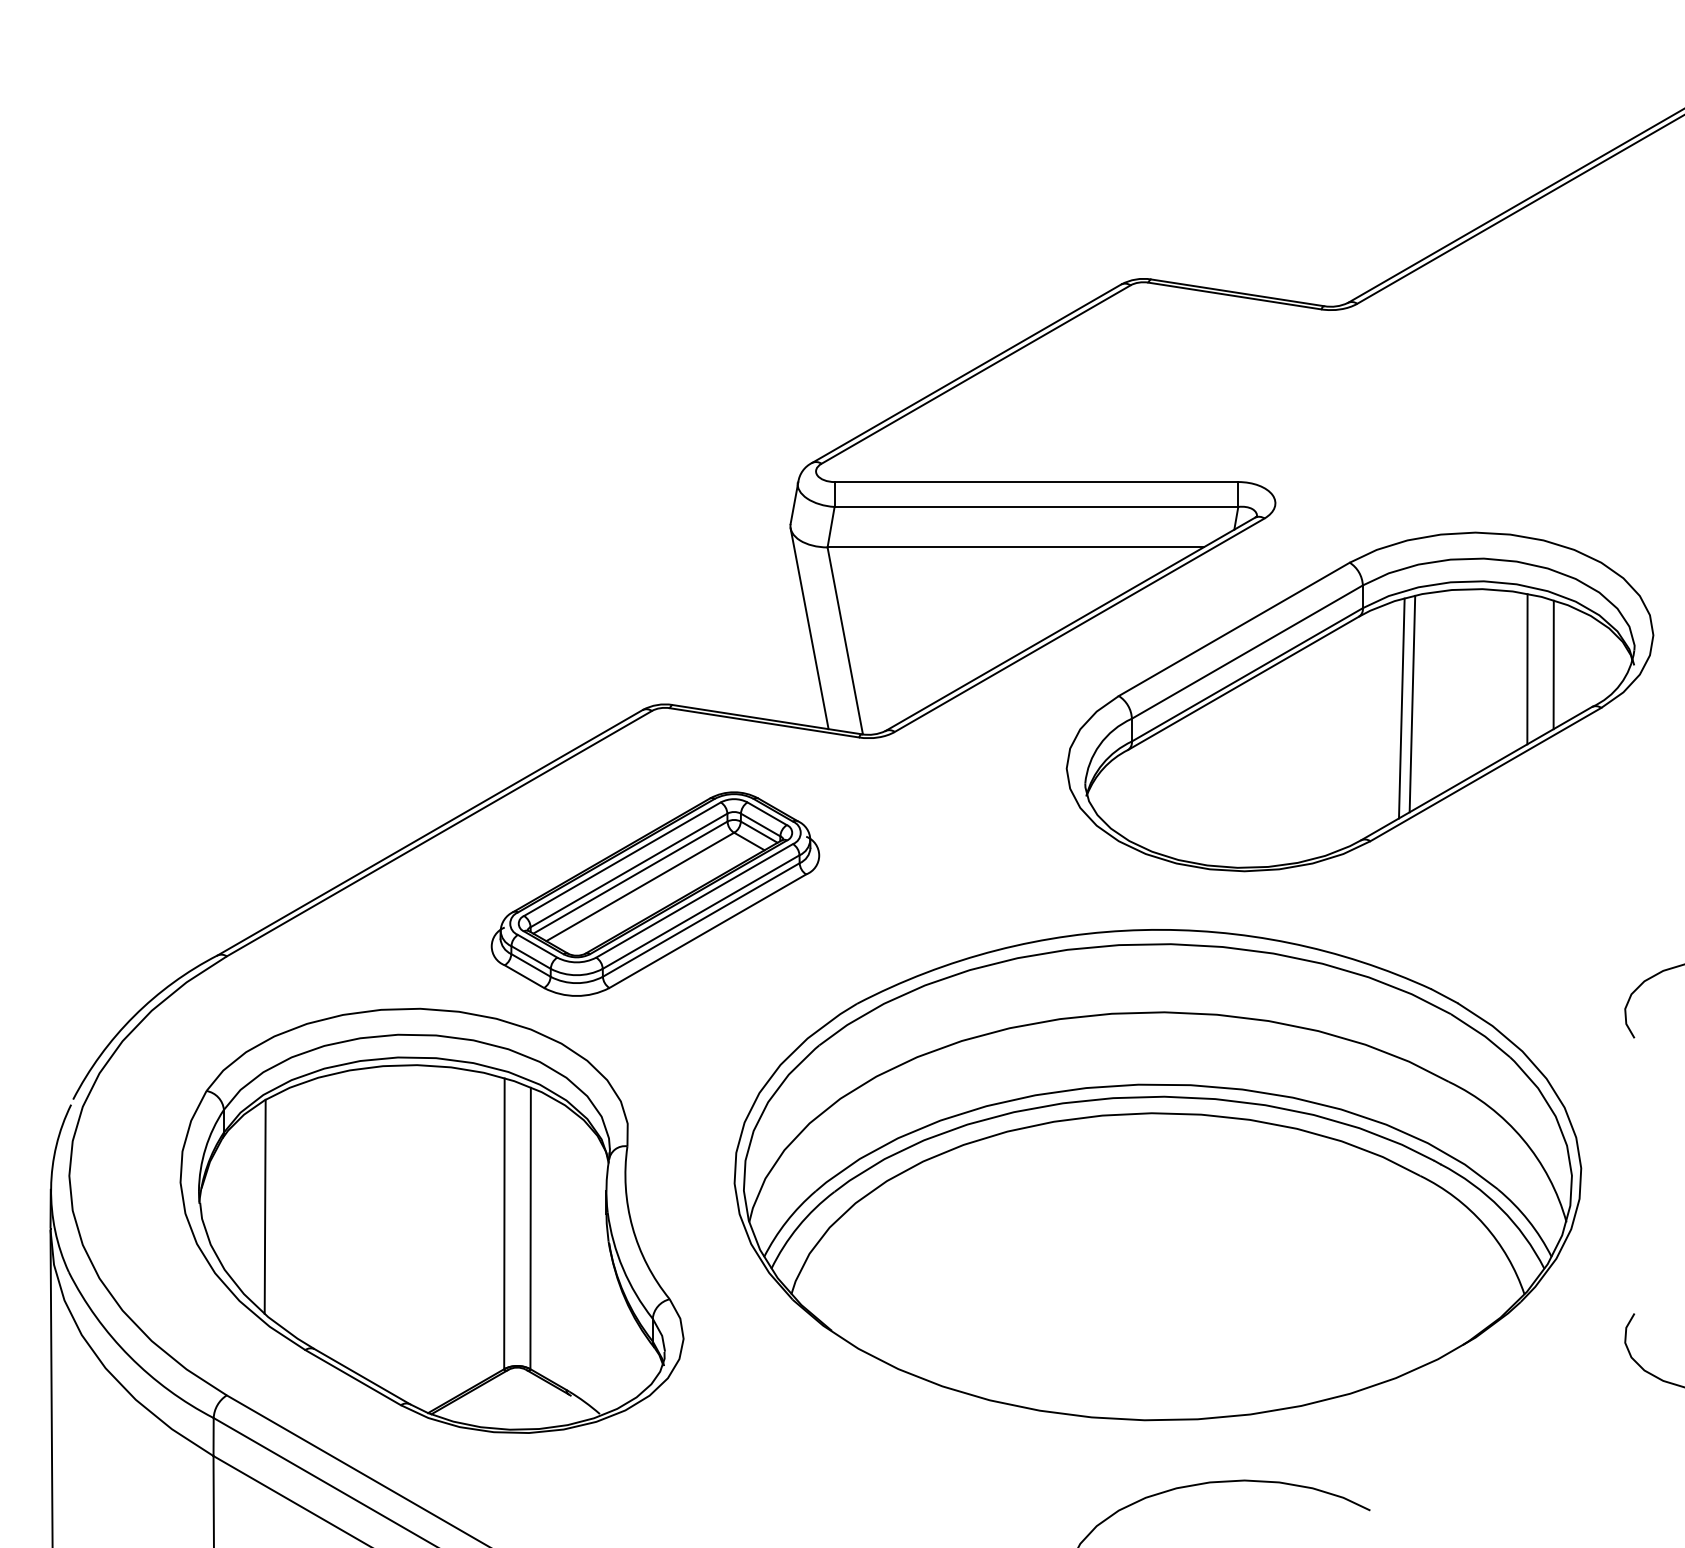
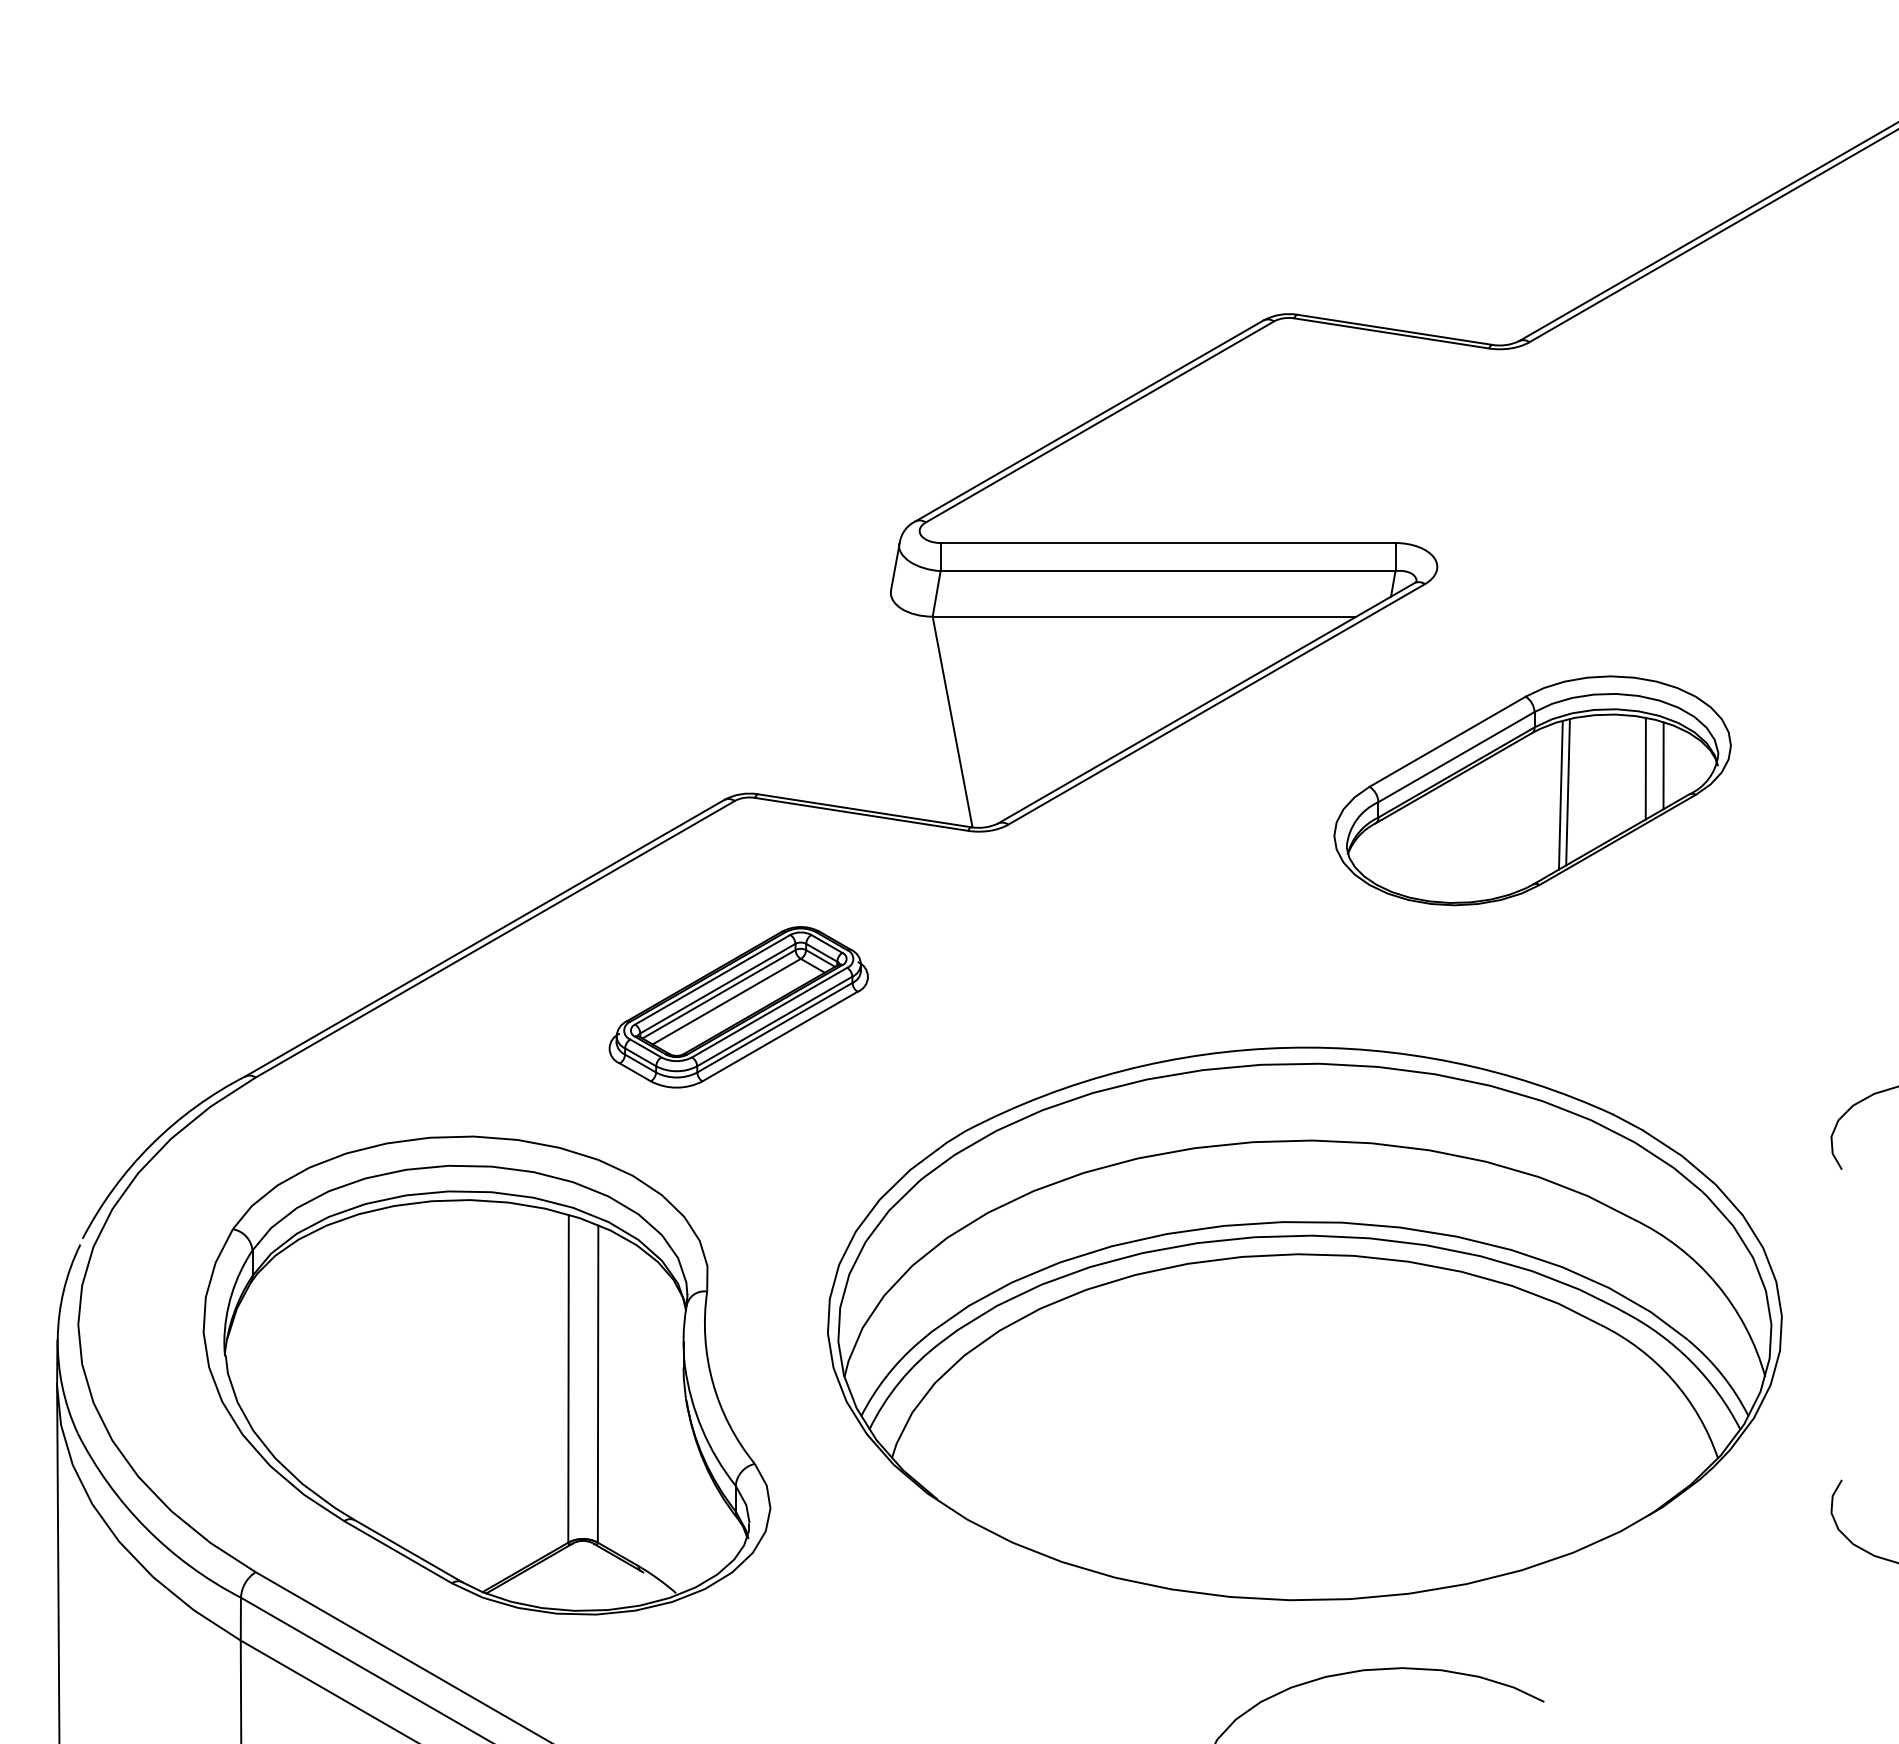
line: (809, 628) -> (912, 708), removed
part: (1359, 701) -> (1532, 790), size x0.6
part: (655, 893) -> (738, 1006), size x0.7
line: (264, 1206) -> (298, 1359), removed

